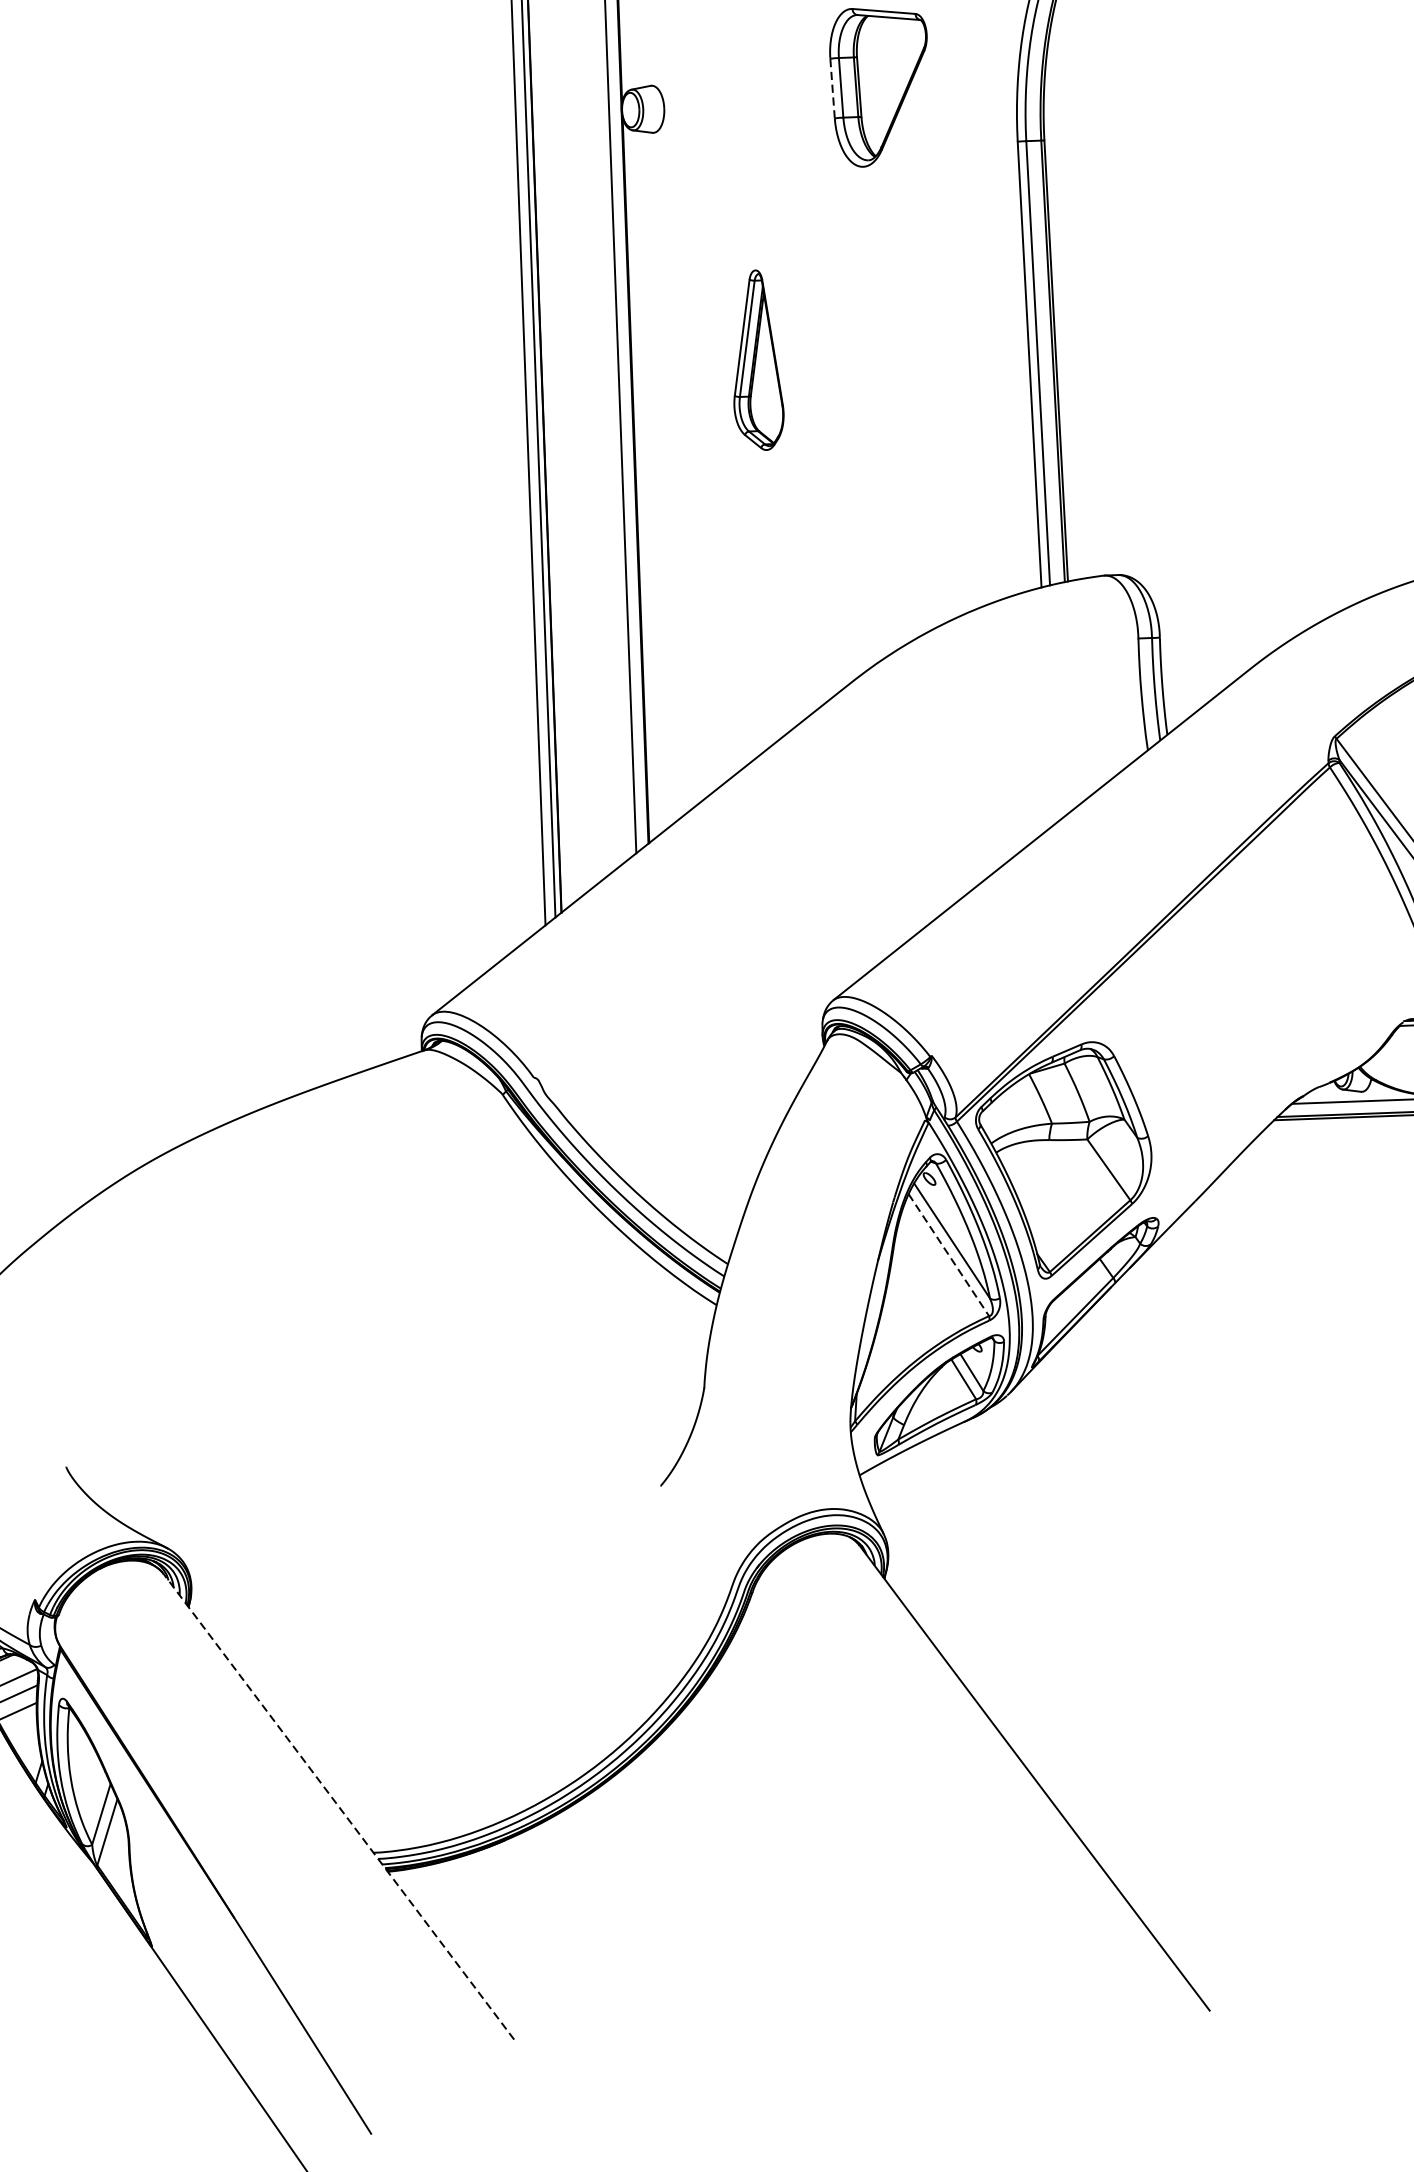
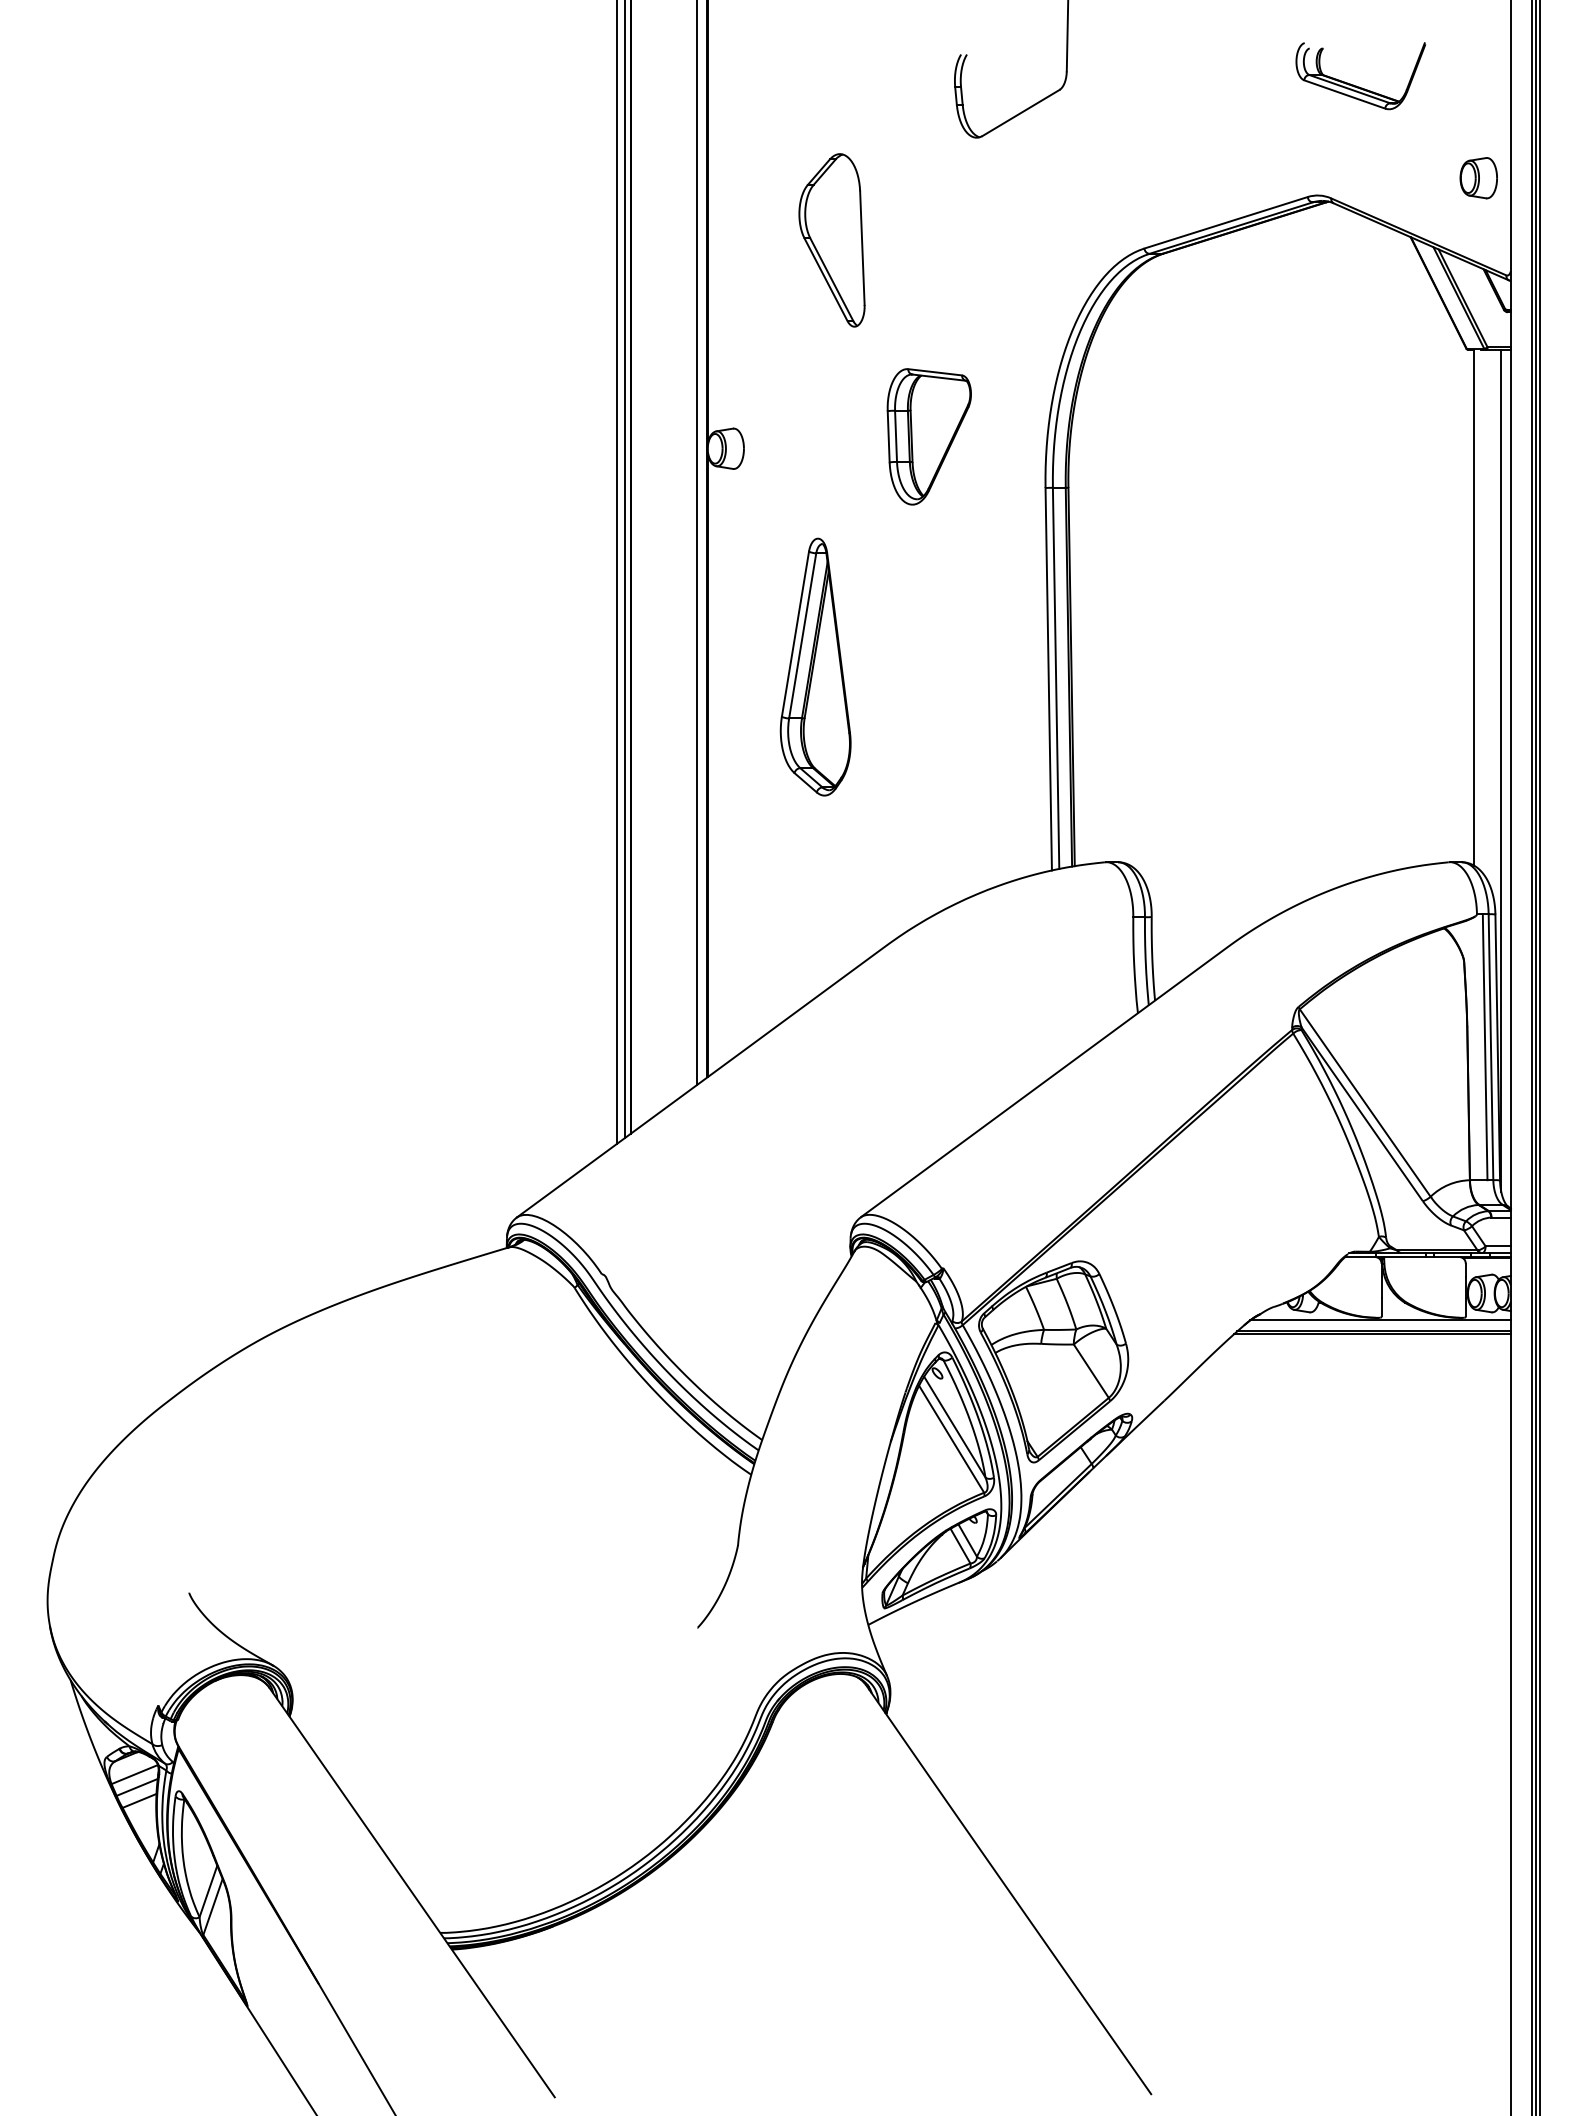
line: (832, 88) -> (888, 436), dashed -> solid
part: (757, 359) -> (815, 666), size x1.67
line: (948, 1255) -> (951, 1439), dashed -> solid
line: (339, 1806) -> (412, 1892), dashed -> solid

